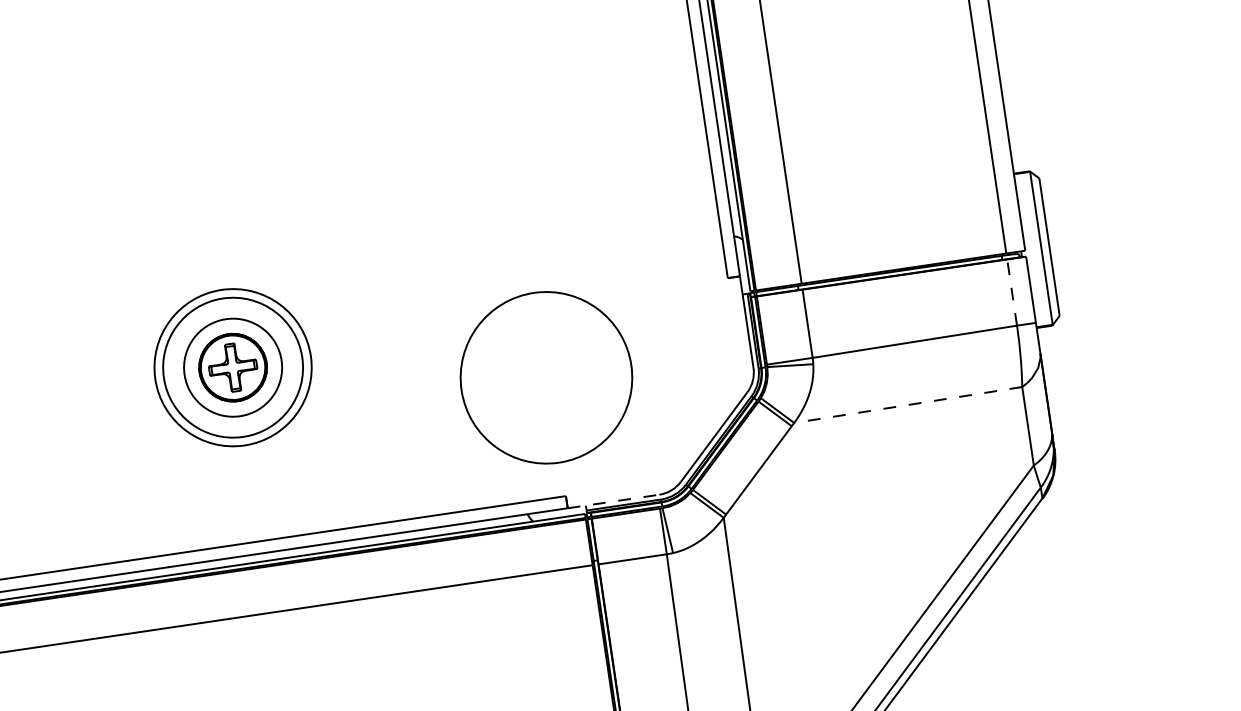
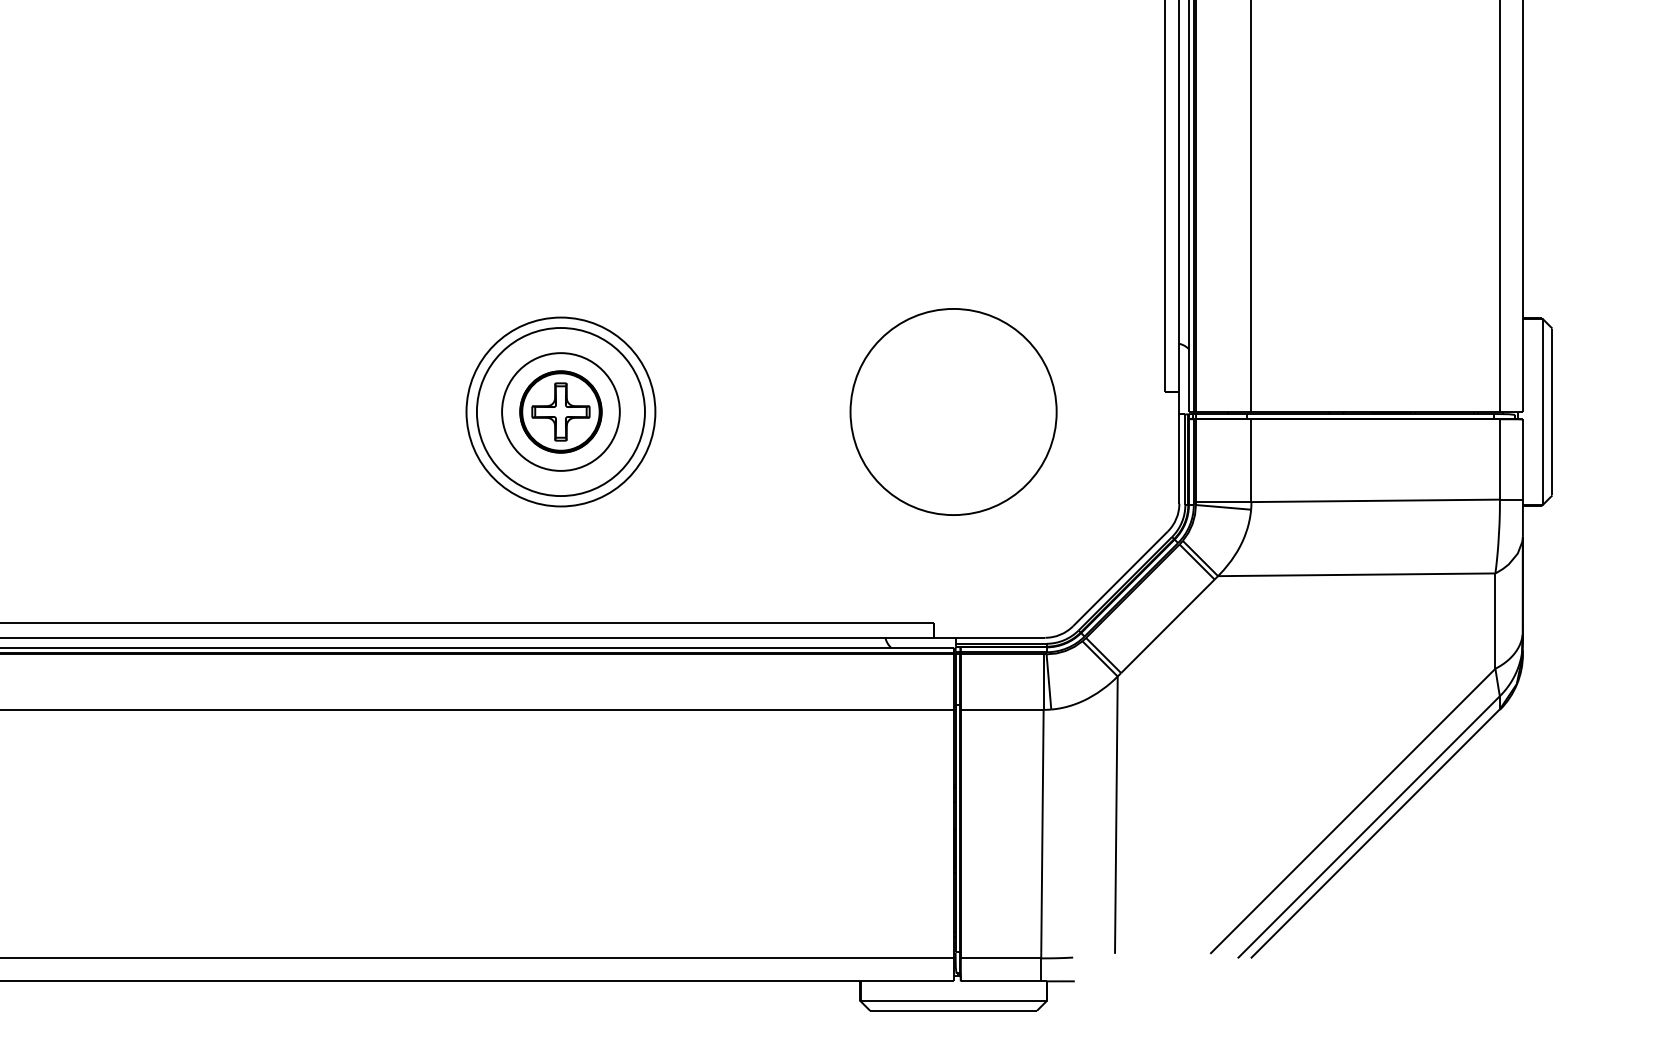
line: (1011, 291) -> (1499, 458), dashed -> solid
part: (546, 377) -> (953, 411), moved
line: (907, 404) -> (1356, 574), dashed -> solid
line: (613, 501) -> (989, 637), dashed -> solid

